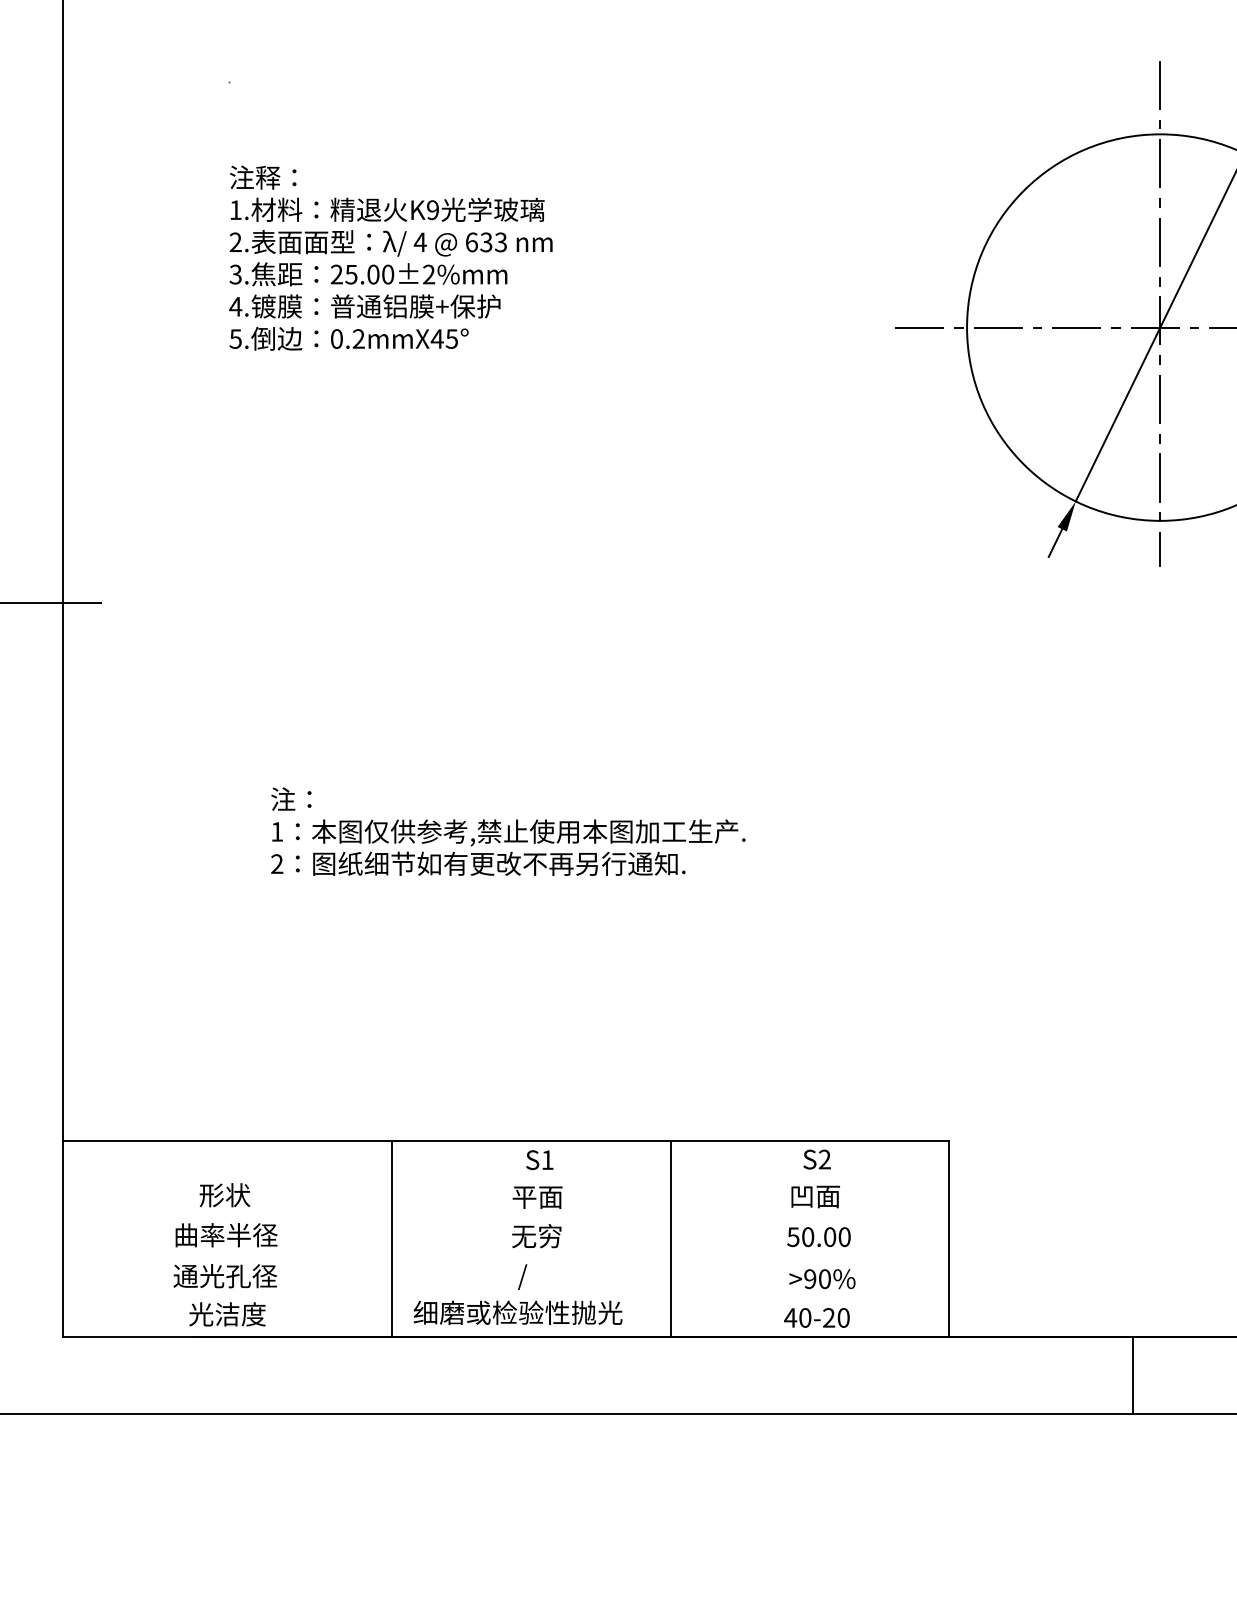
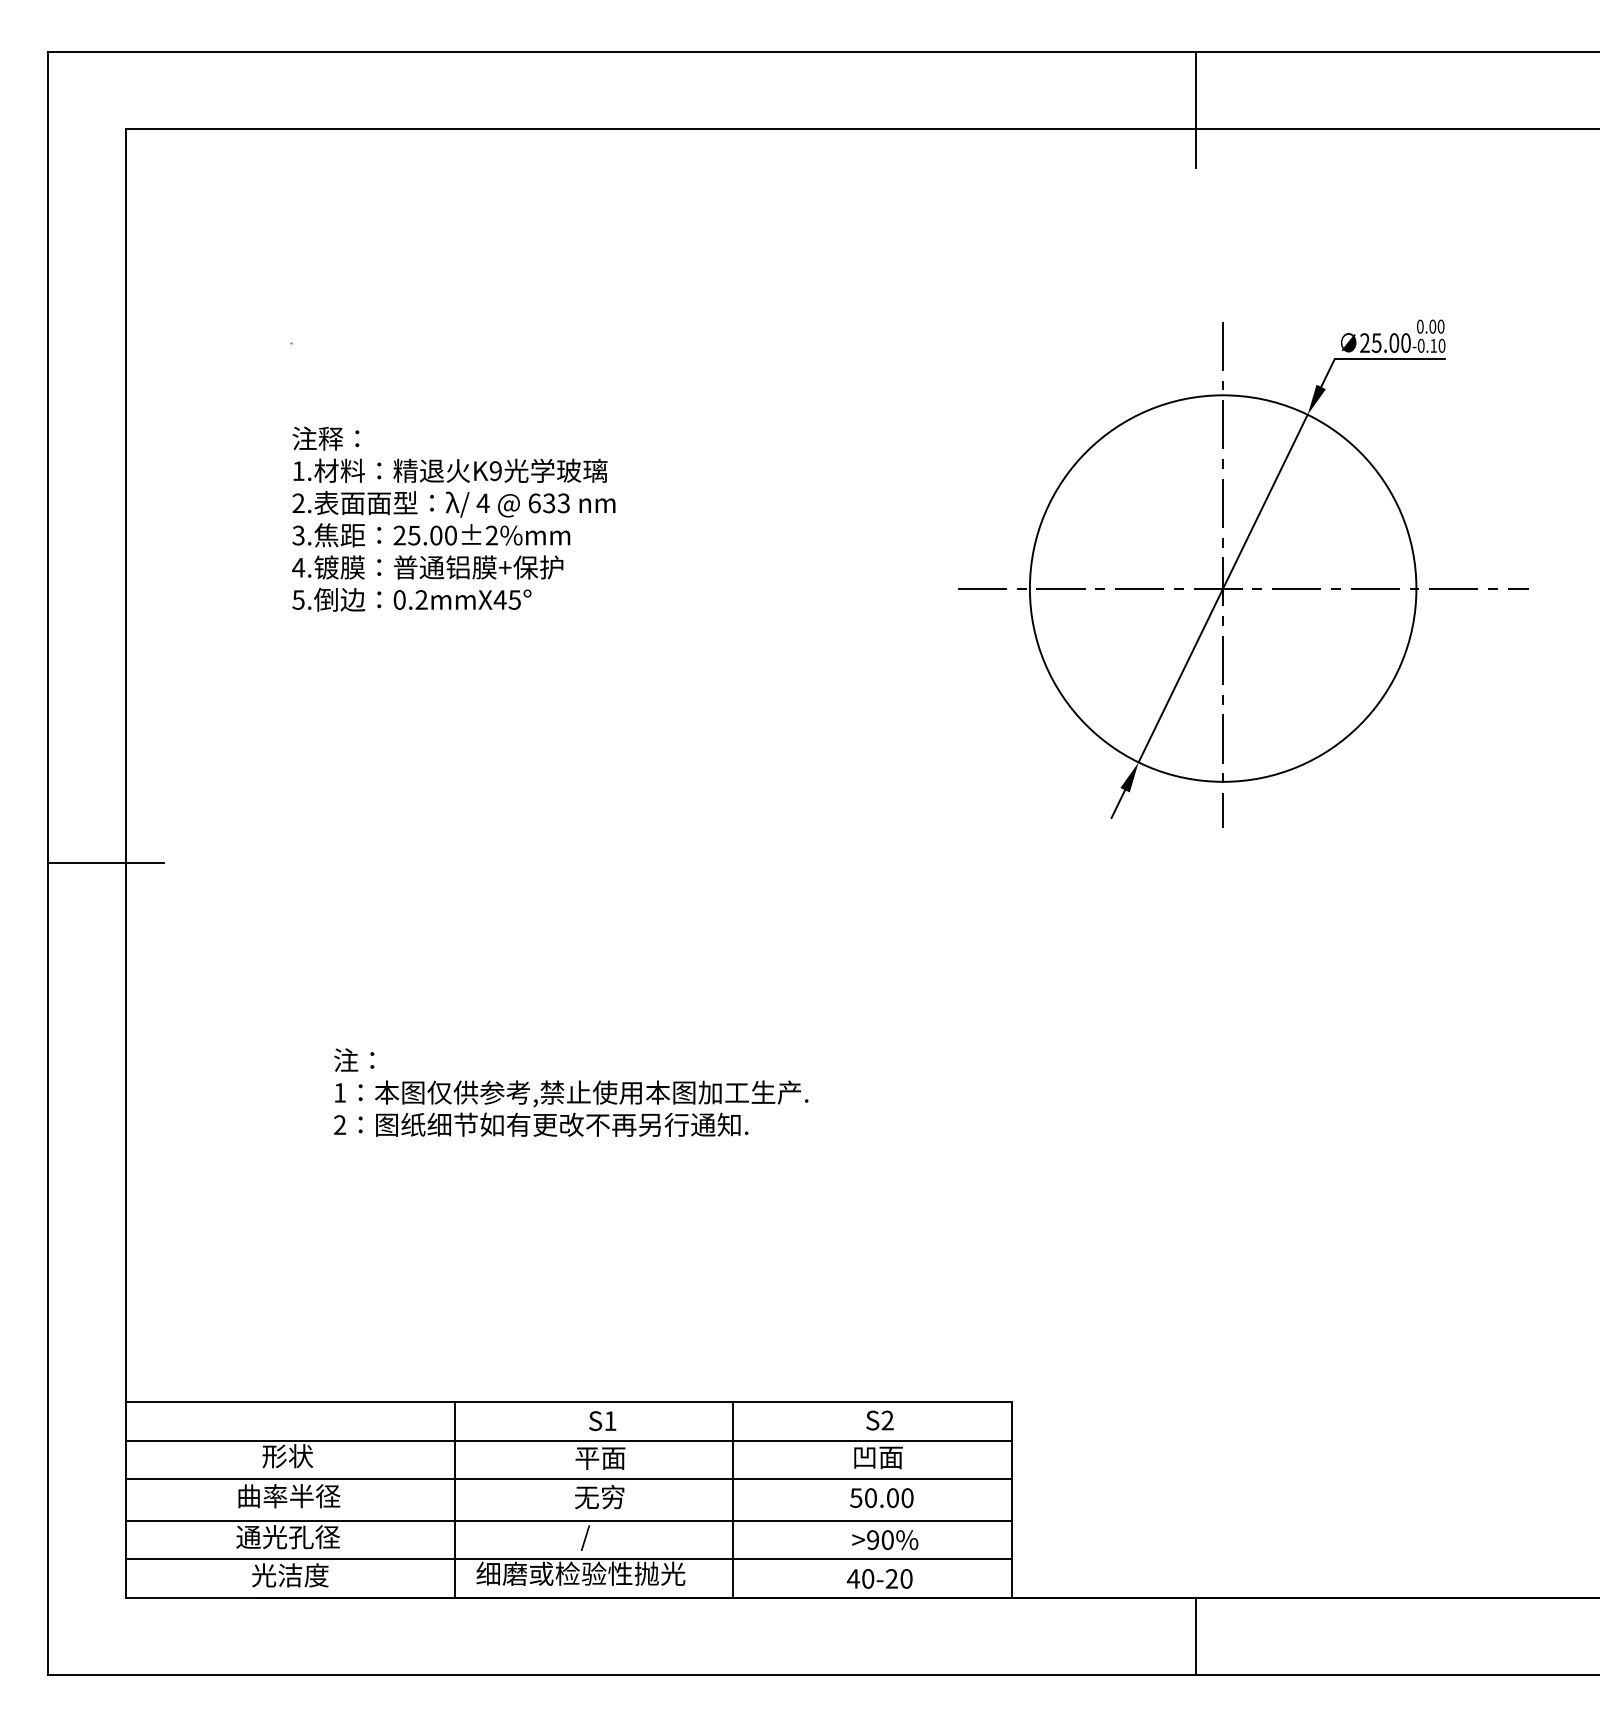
line: (505, 1179) -> (568, 1440), added
line: (505, 1217) -> (568, 1478), added
line: (505, 1259) -> (568, 1520), added
line: (505, 1298) -> (568, 1559), added

